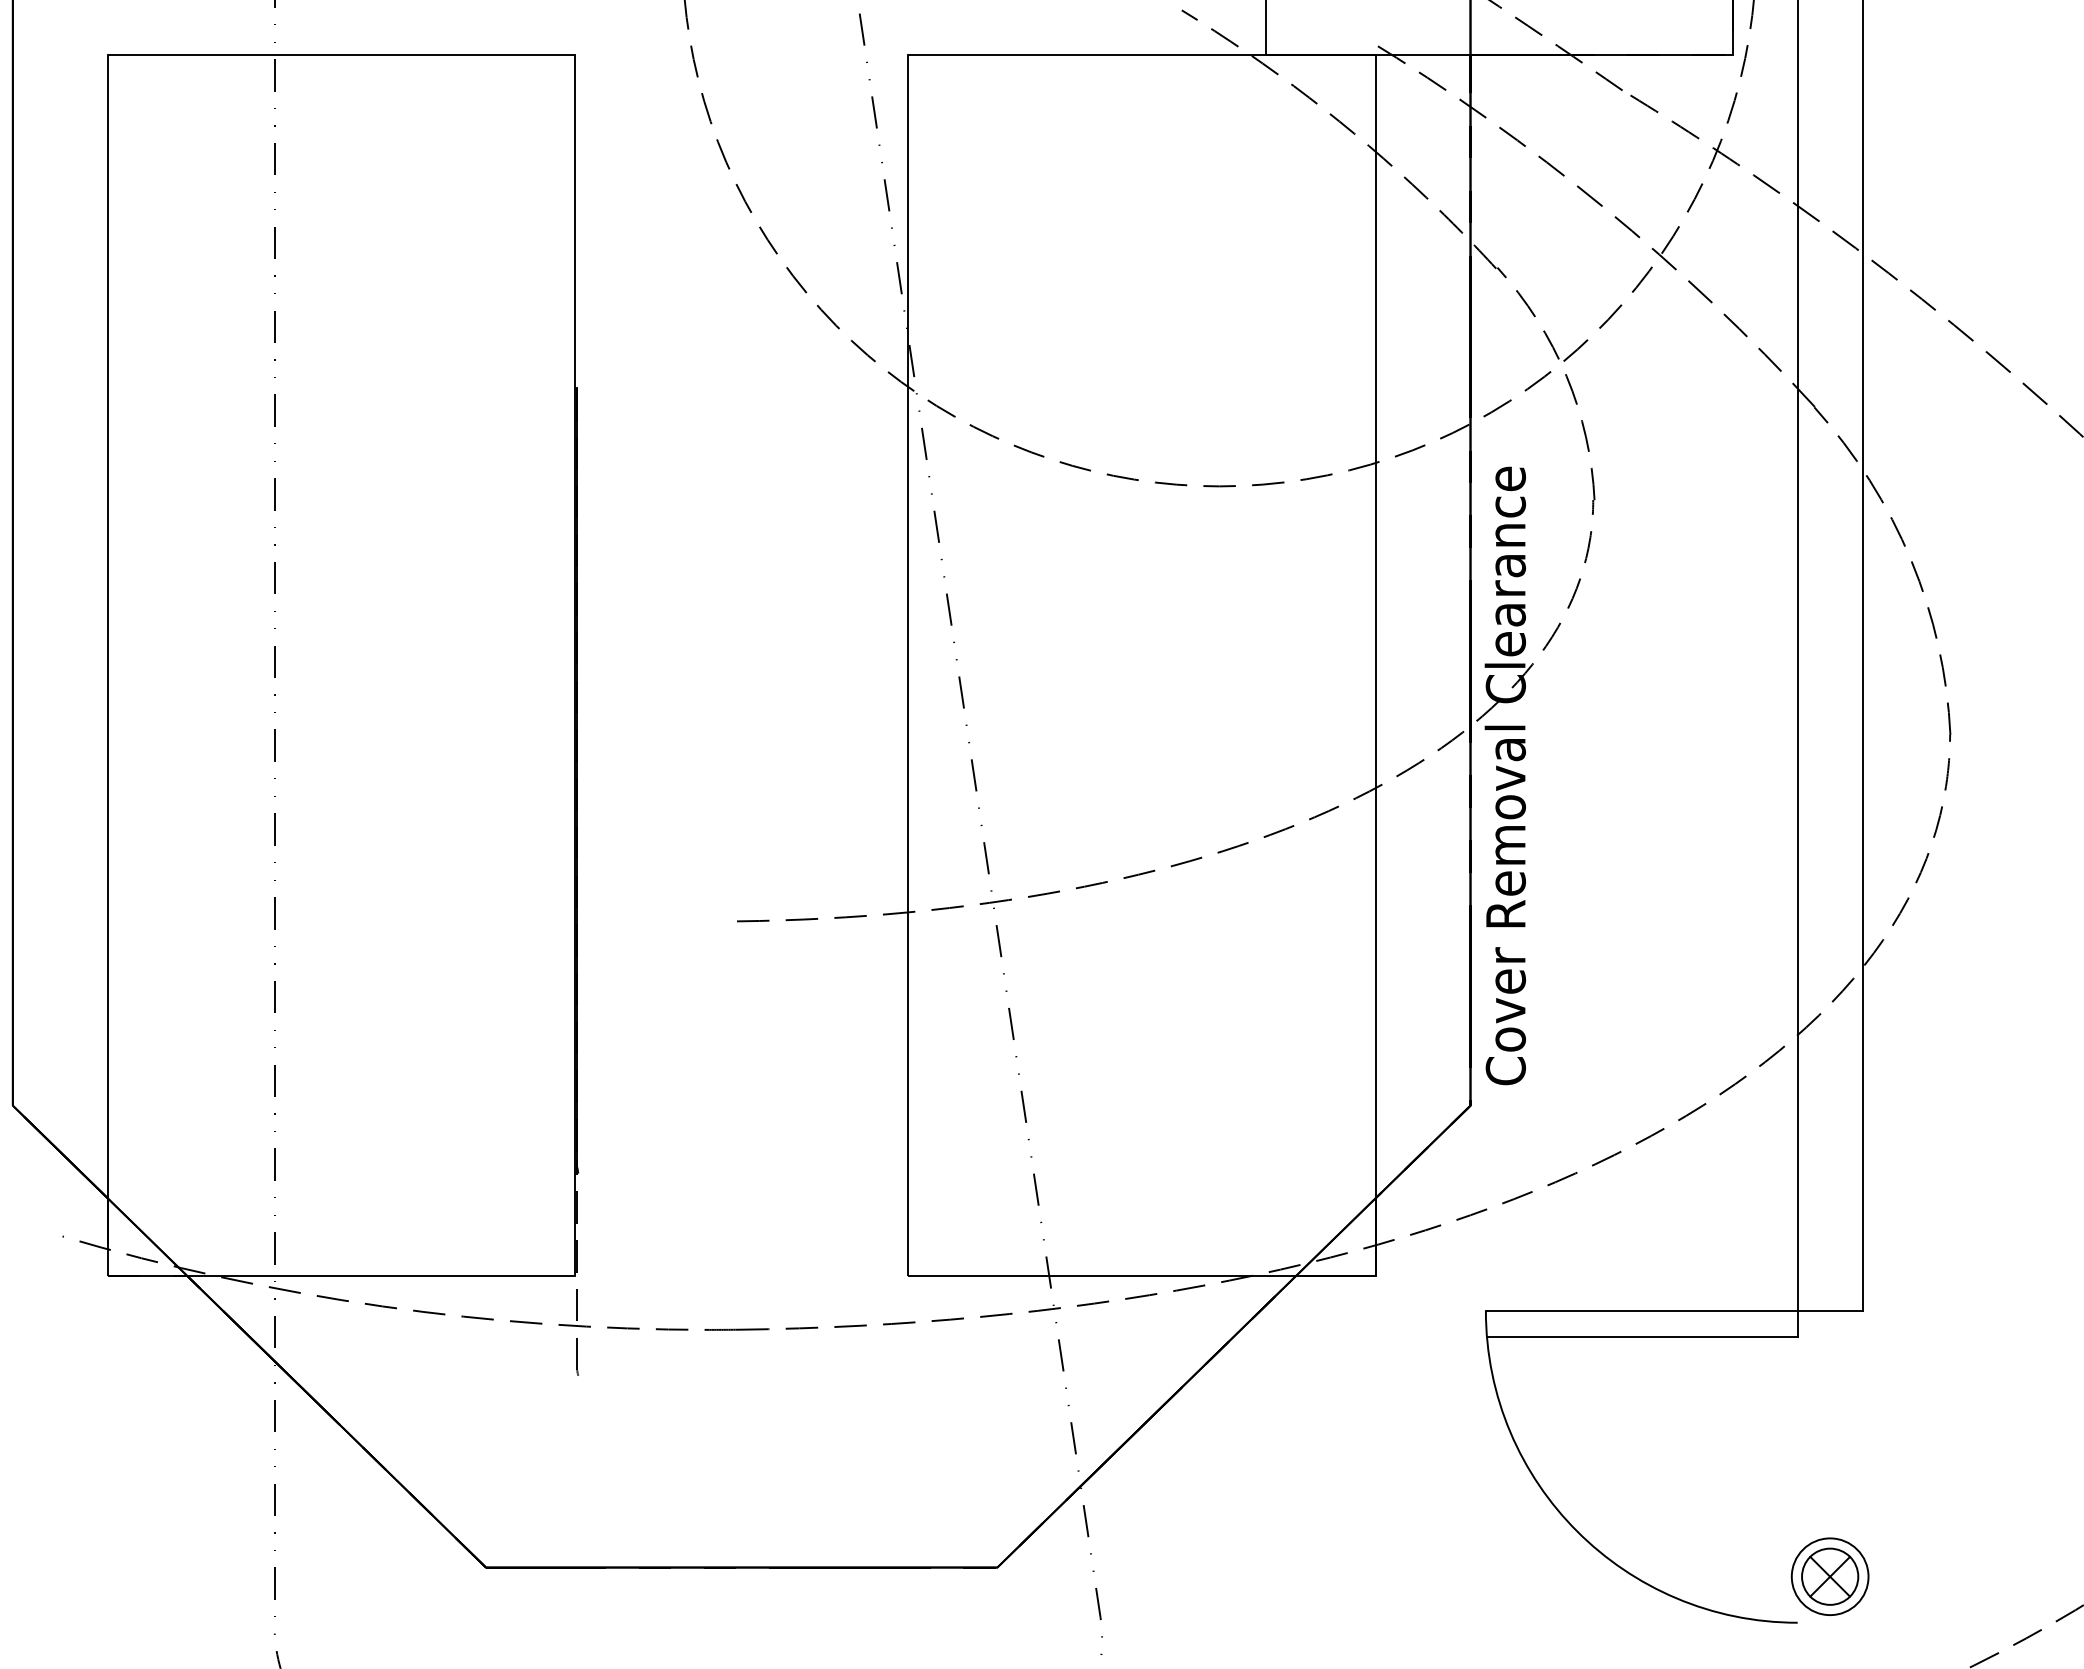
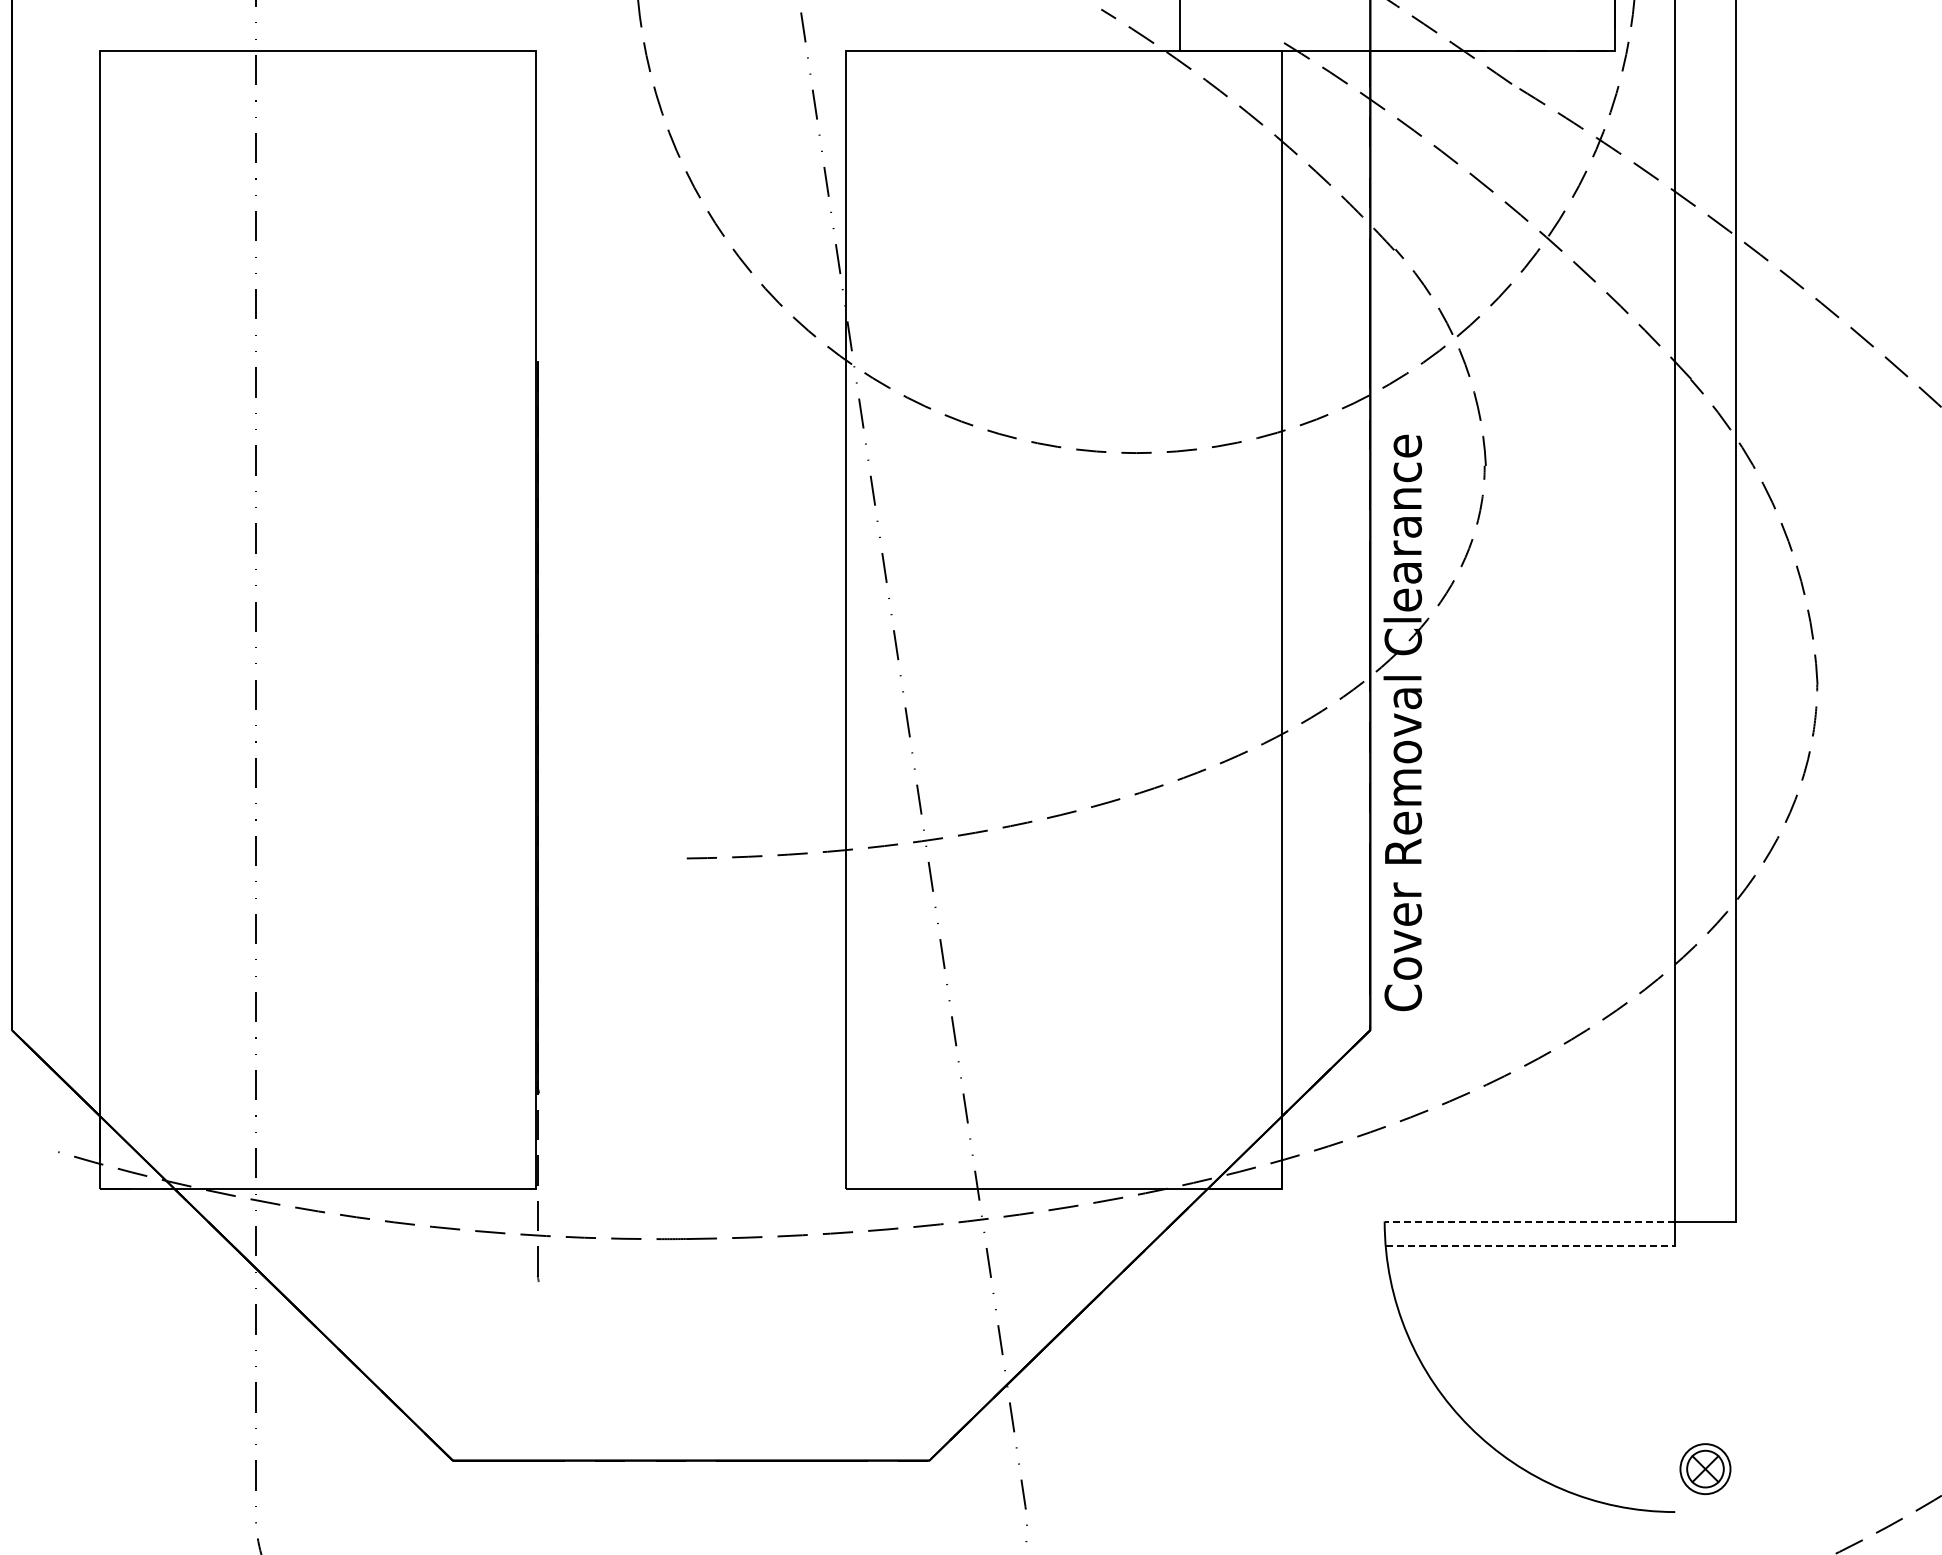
line: (1641, 1310) -> (1529, 1221), solid -> dashed
line: (1642, 1336) -> (1530, 1245), solid -> dashed
part: (1830, 1576) -> (1705, 1468), size x0.7

